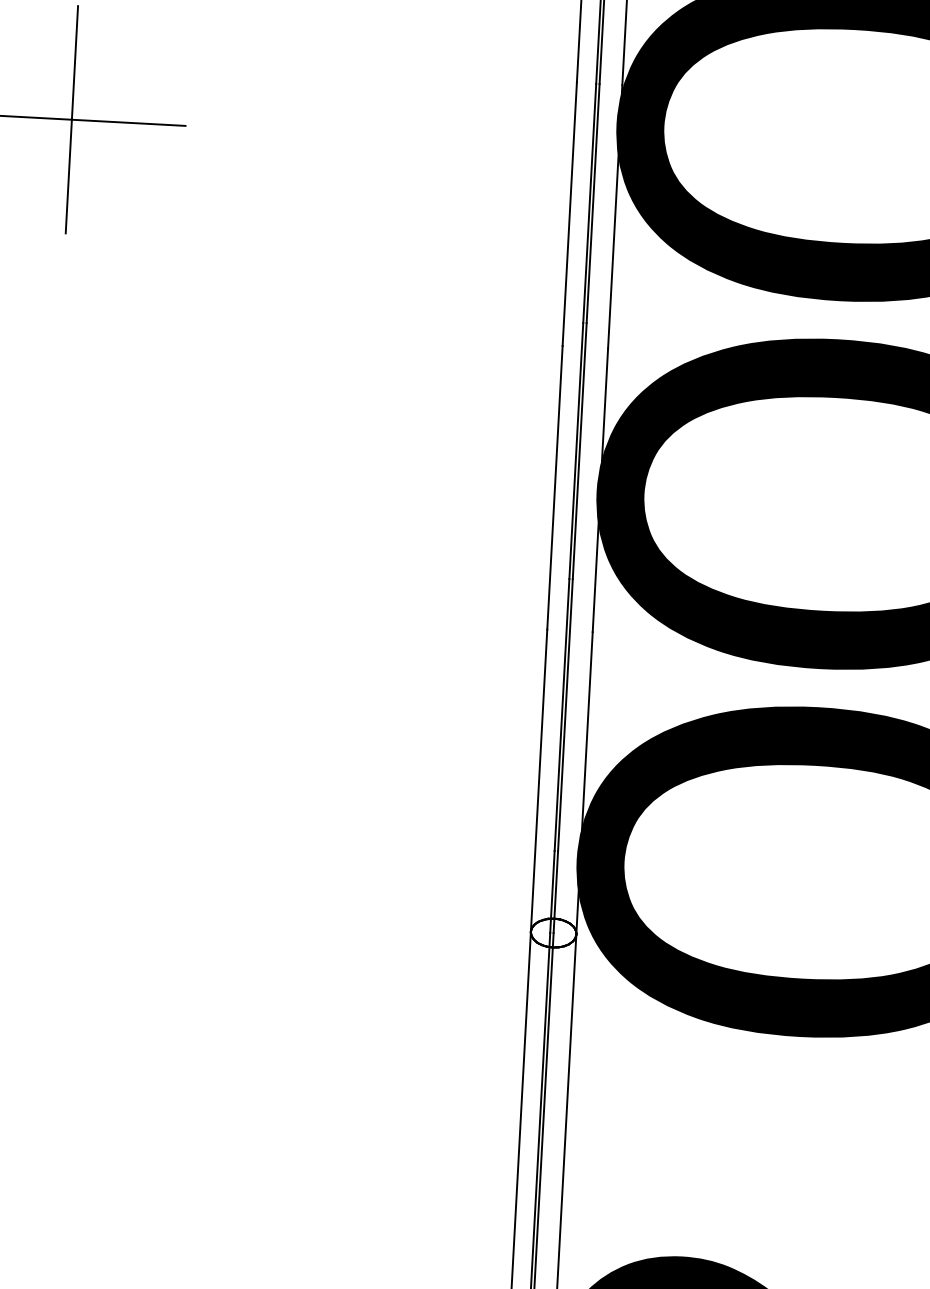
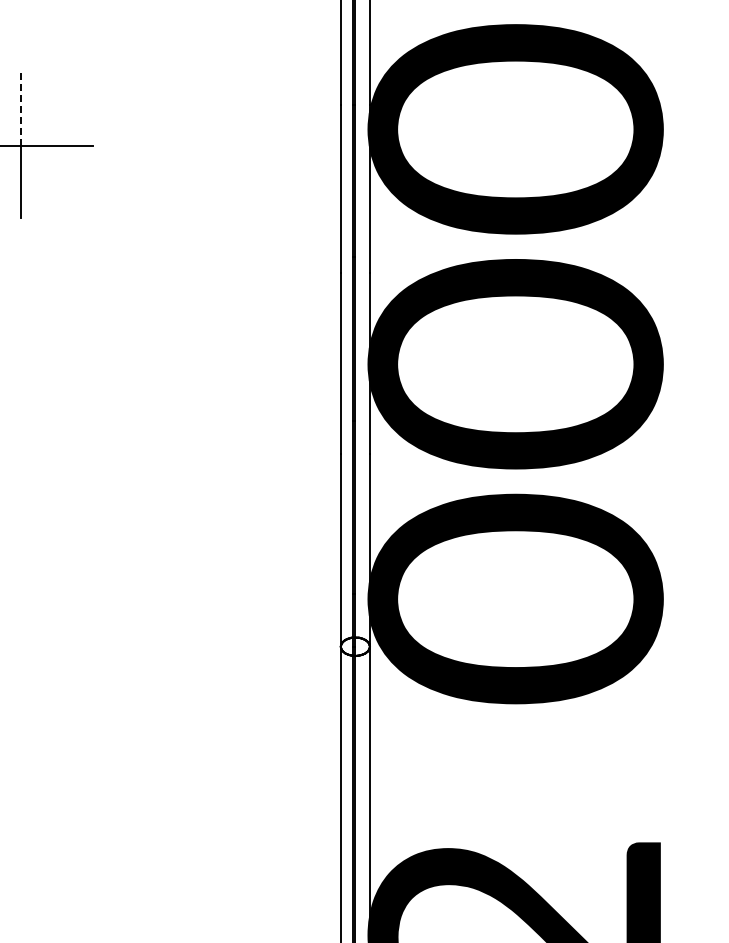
line: (74, 61) -> (20, 108), solid -> dashed

